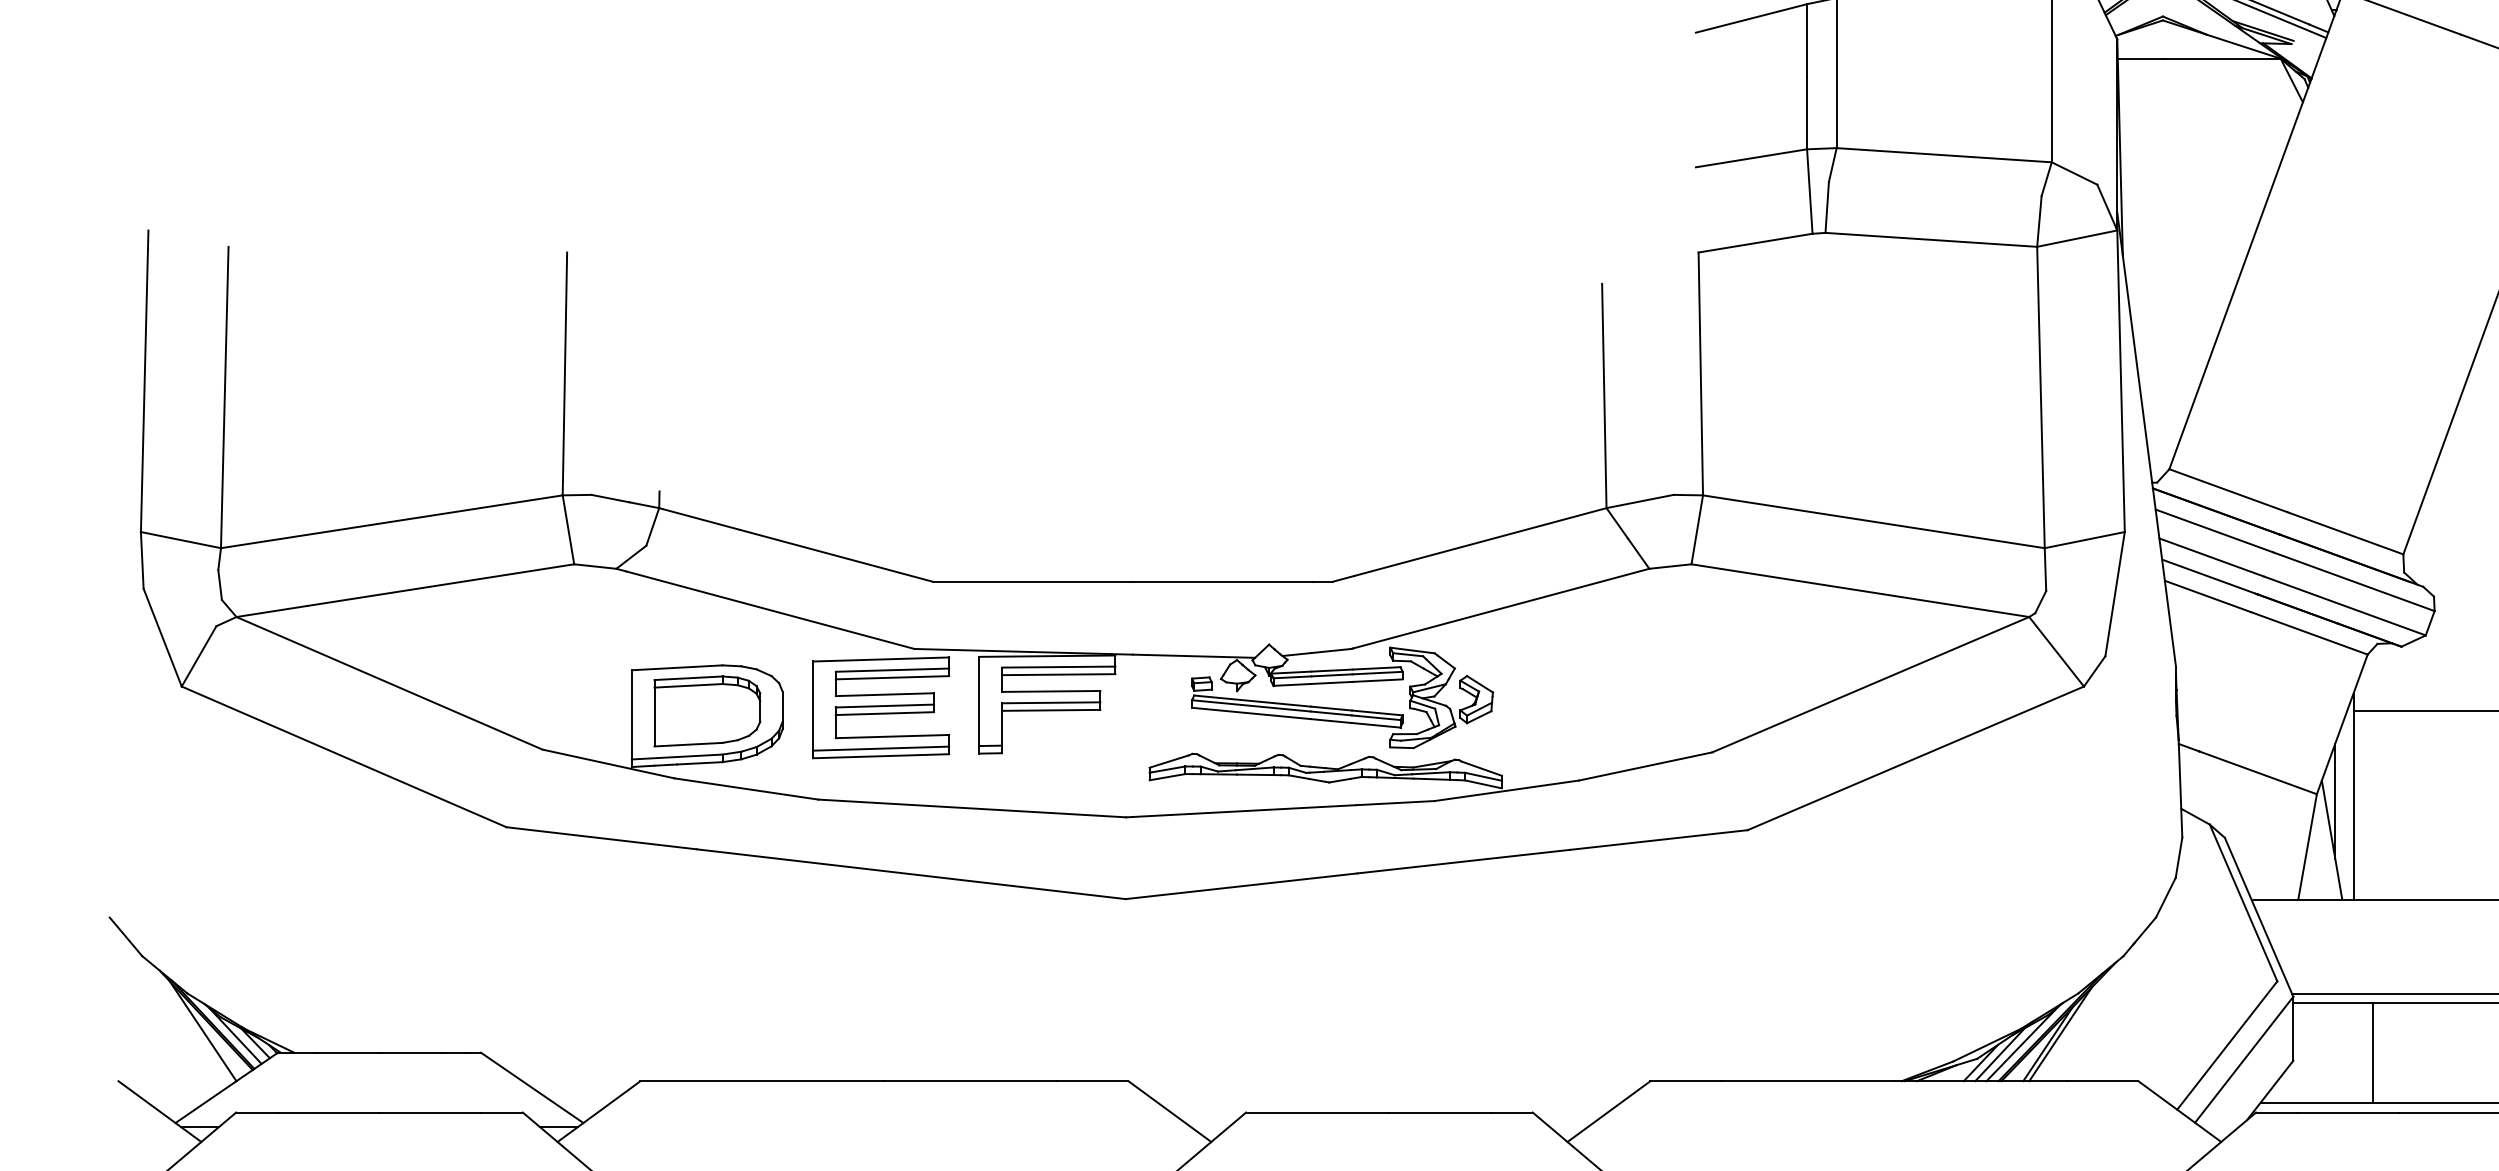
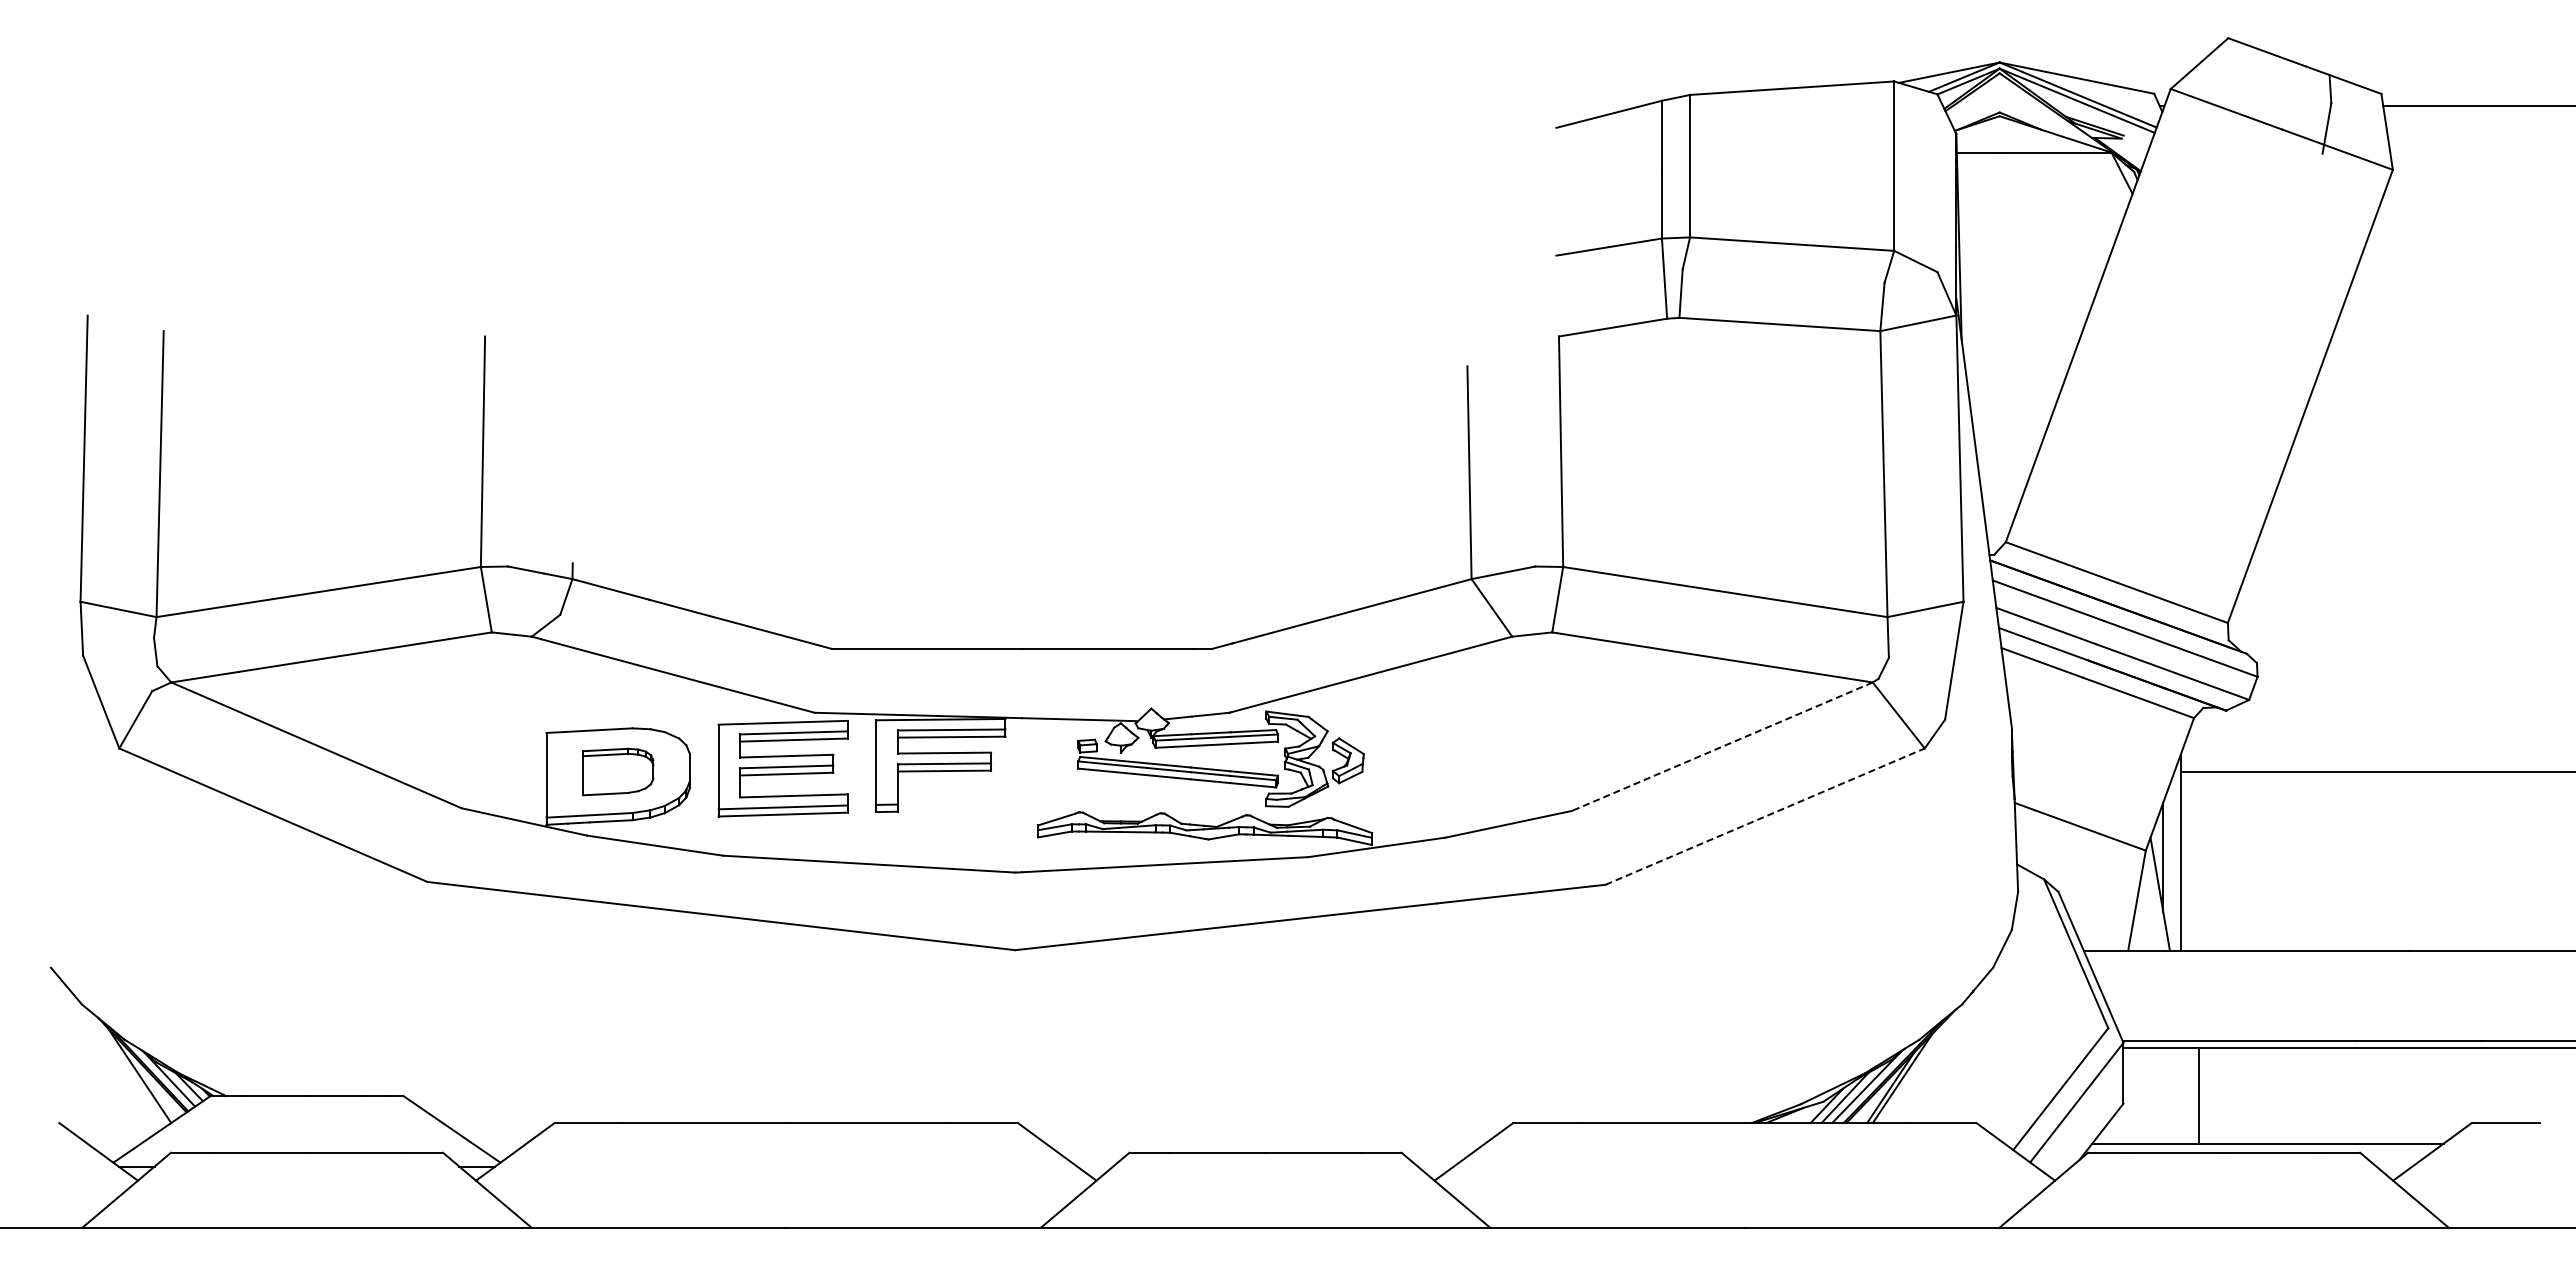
line: (1870, 684) -> (1722, 746), solid -> dashed
part: (707, 710) -> (618, 771), size x0.7
line: (1916, 758) -> (1765, 816), solid -> dashed

